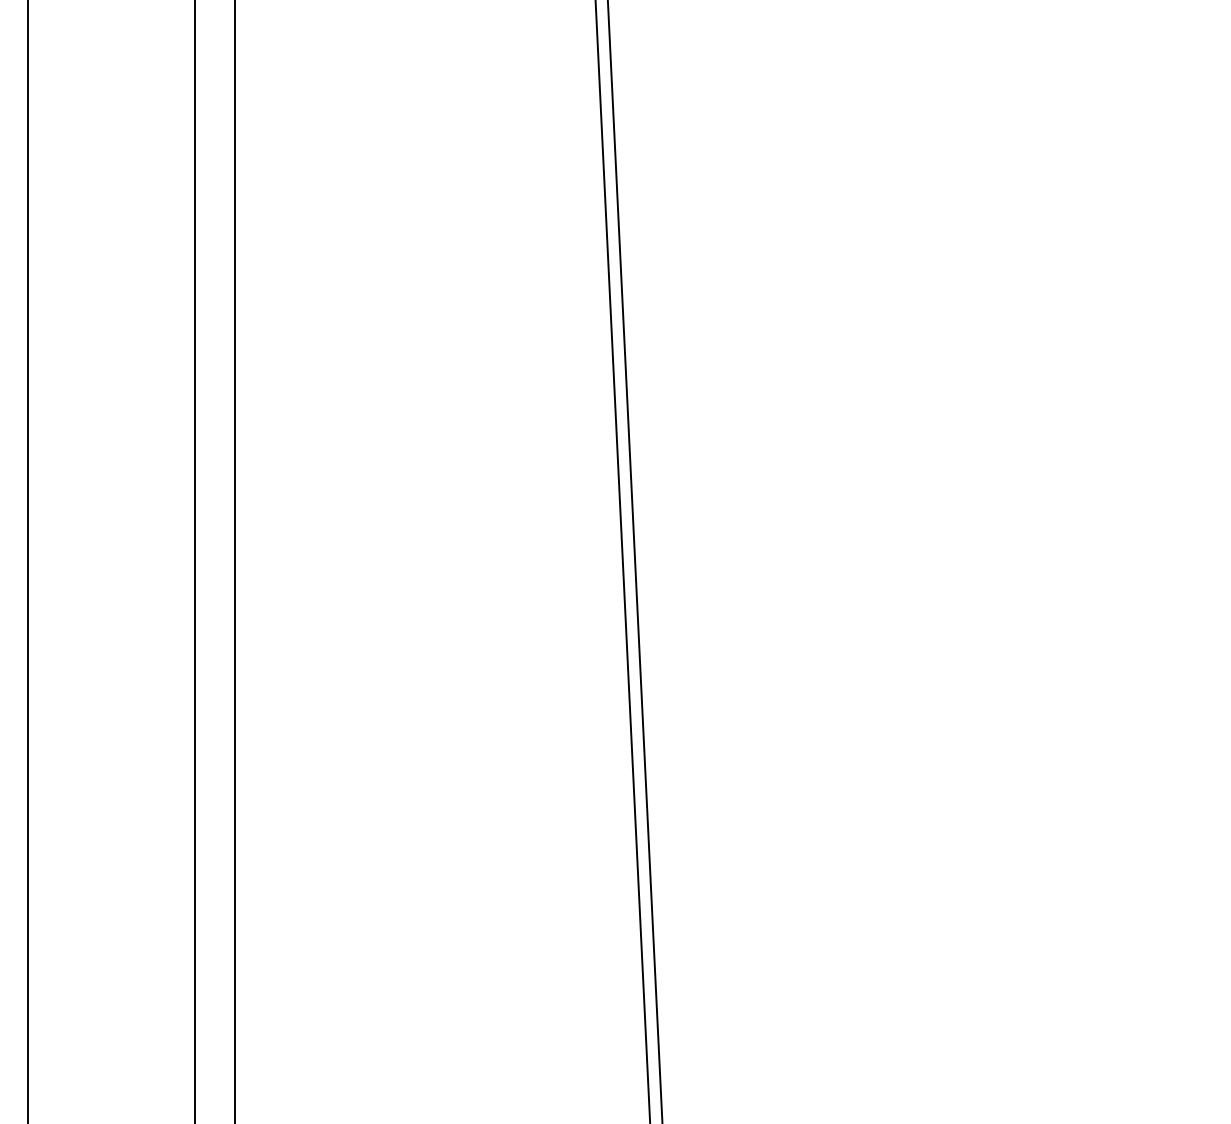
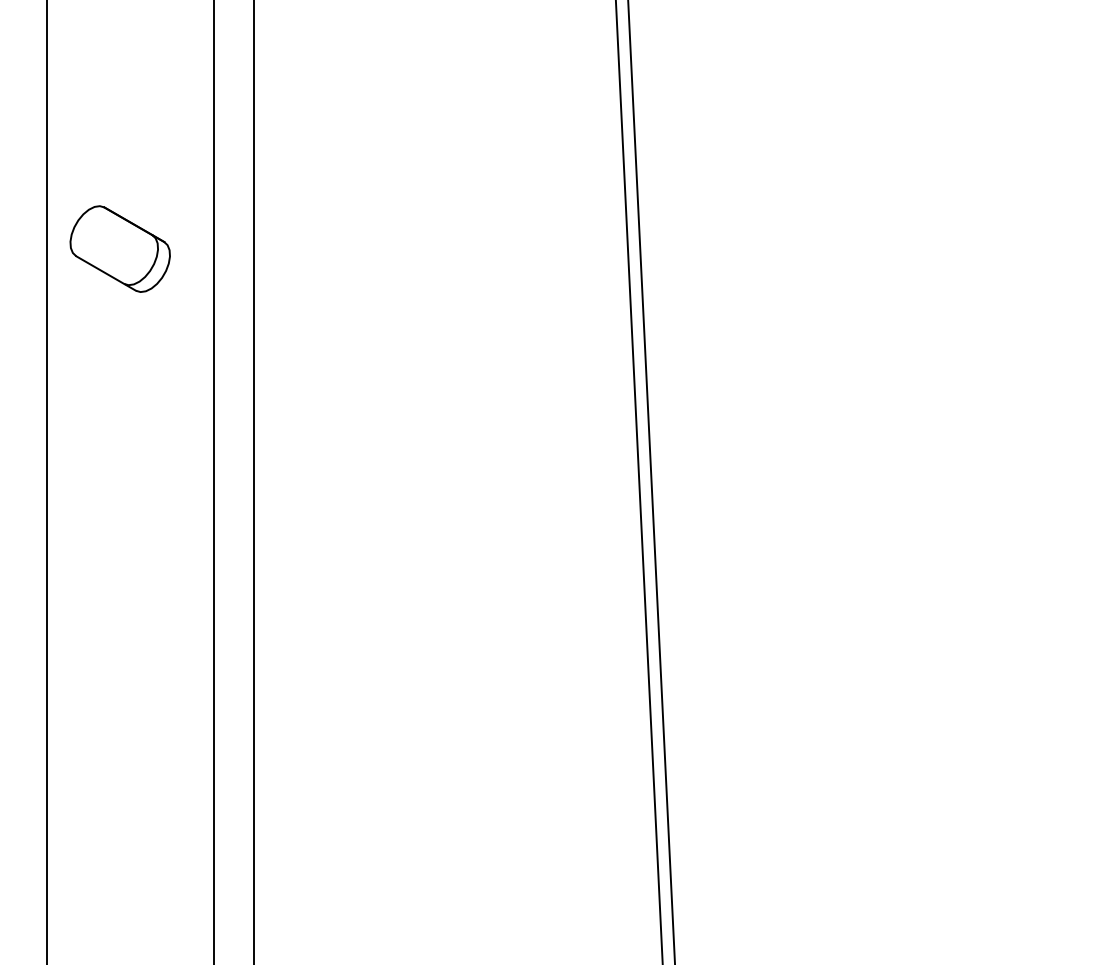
part: (101, 285) -> (120, 248), added

